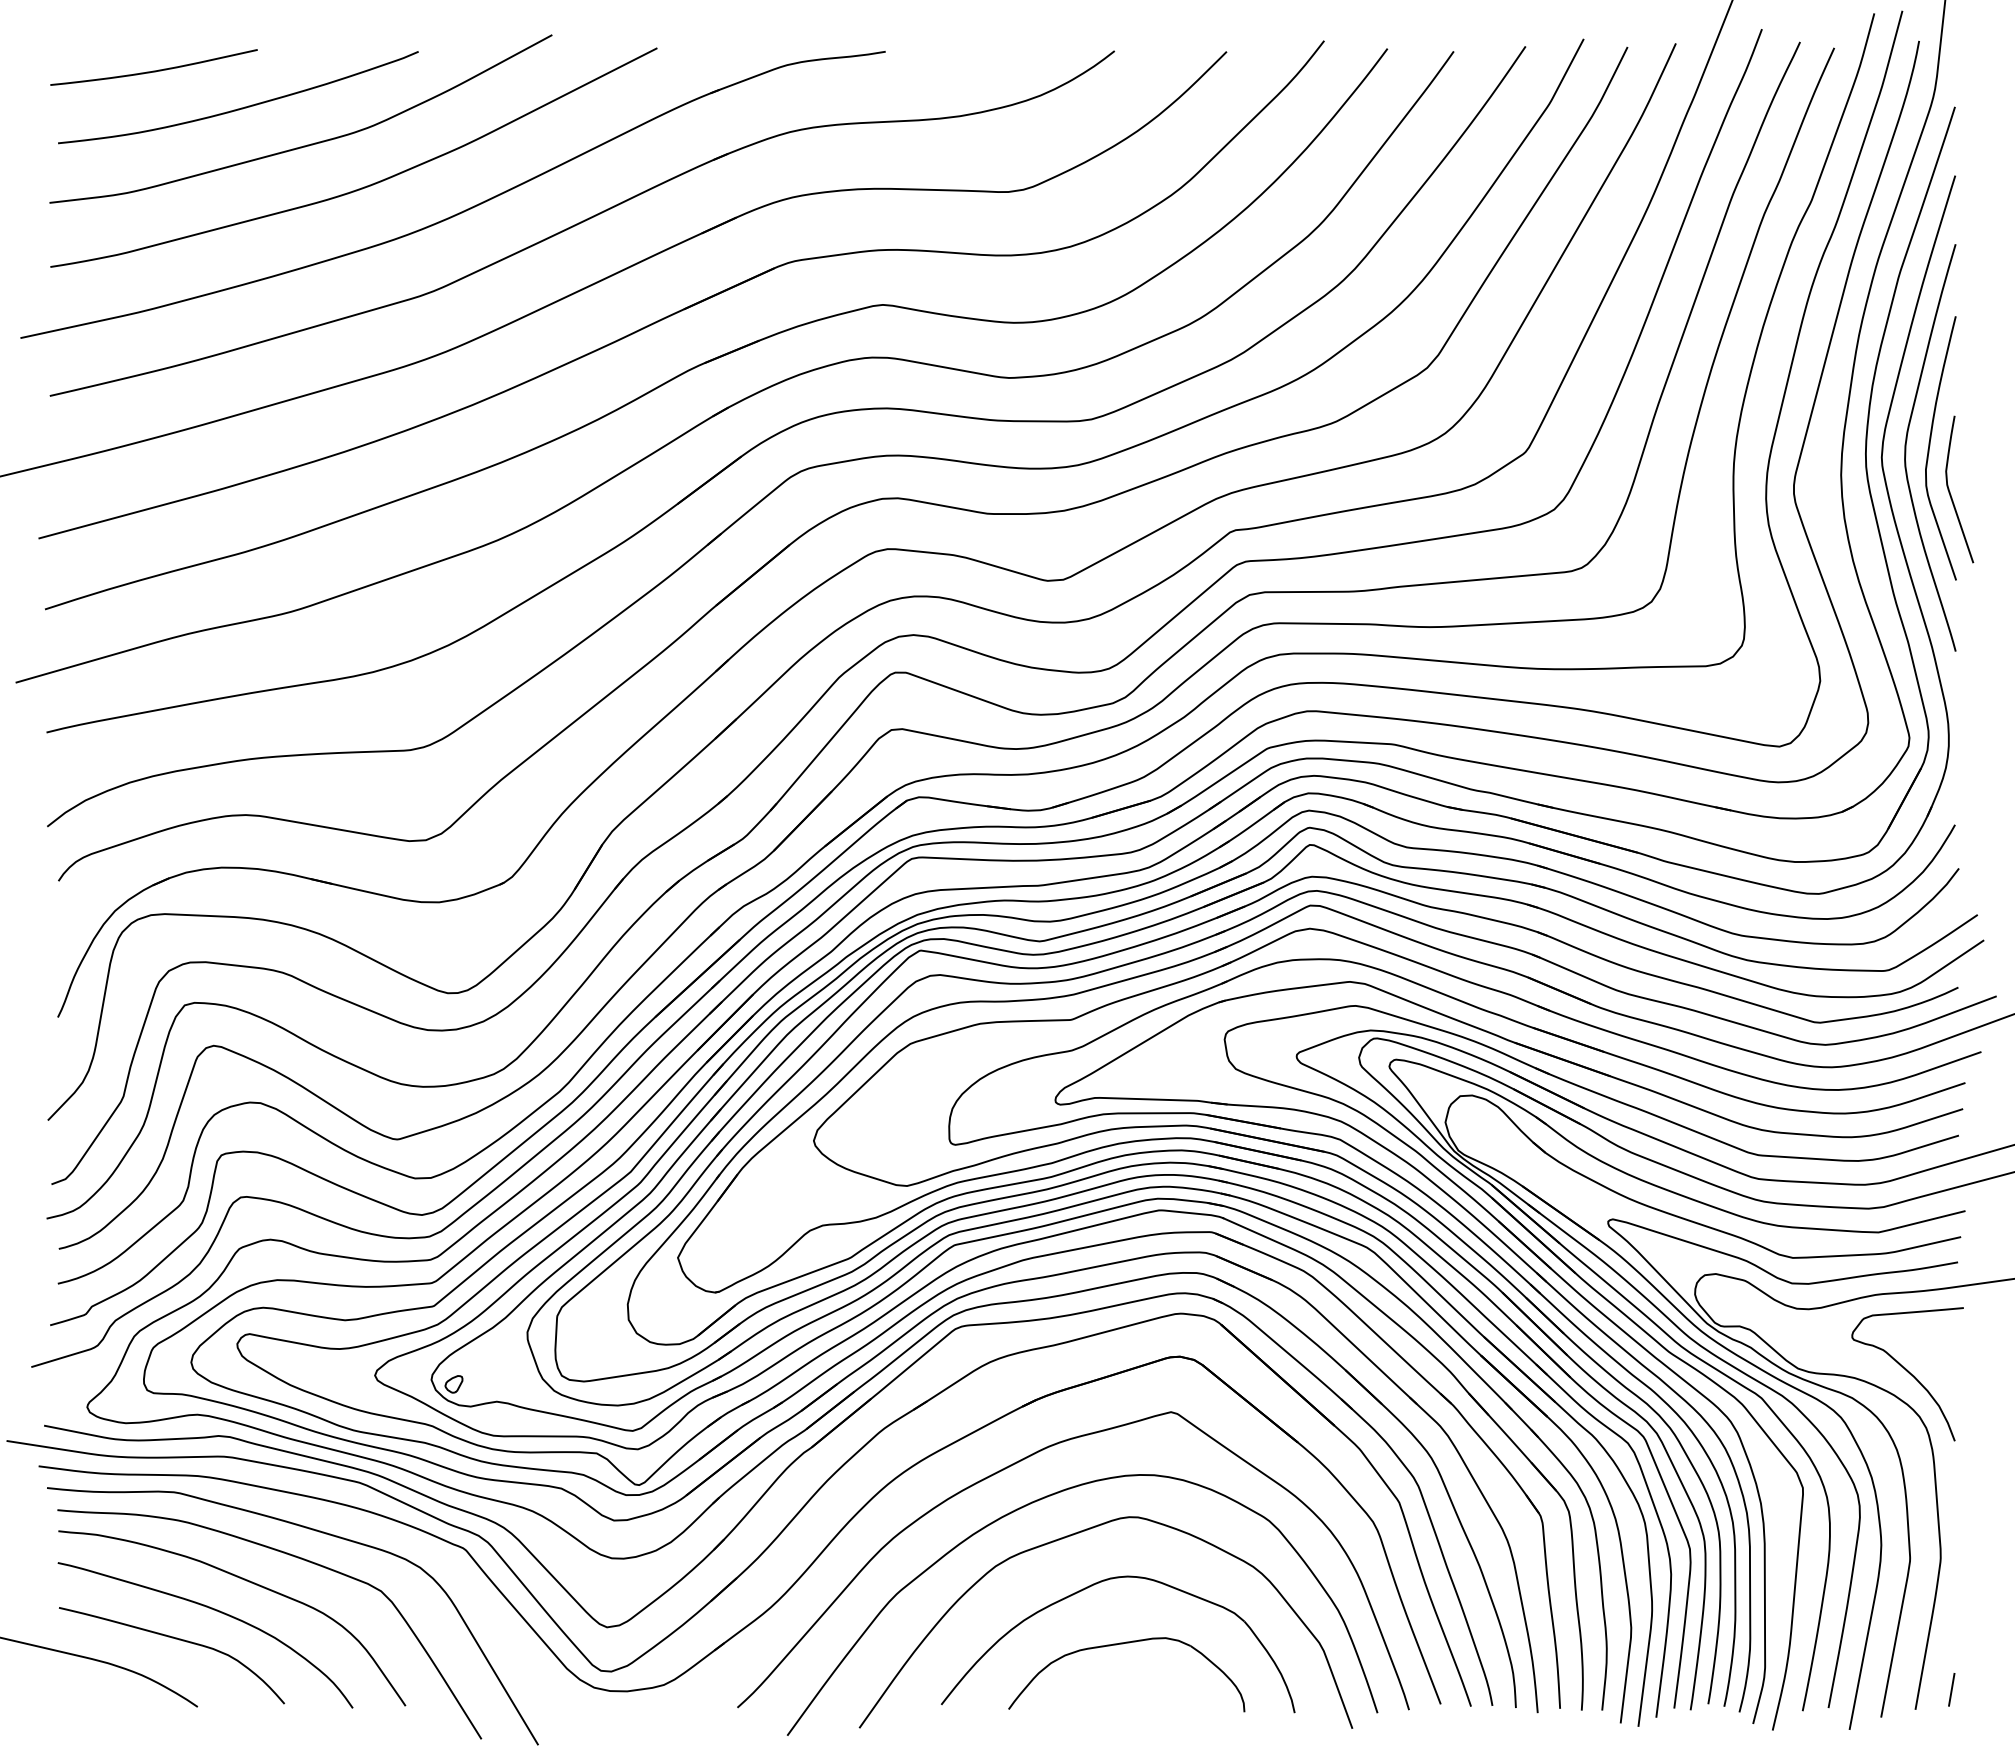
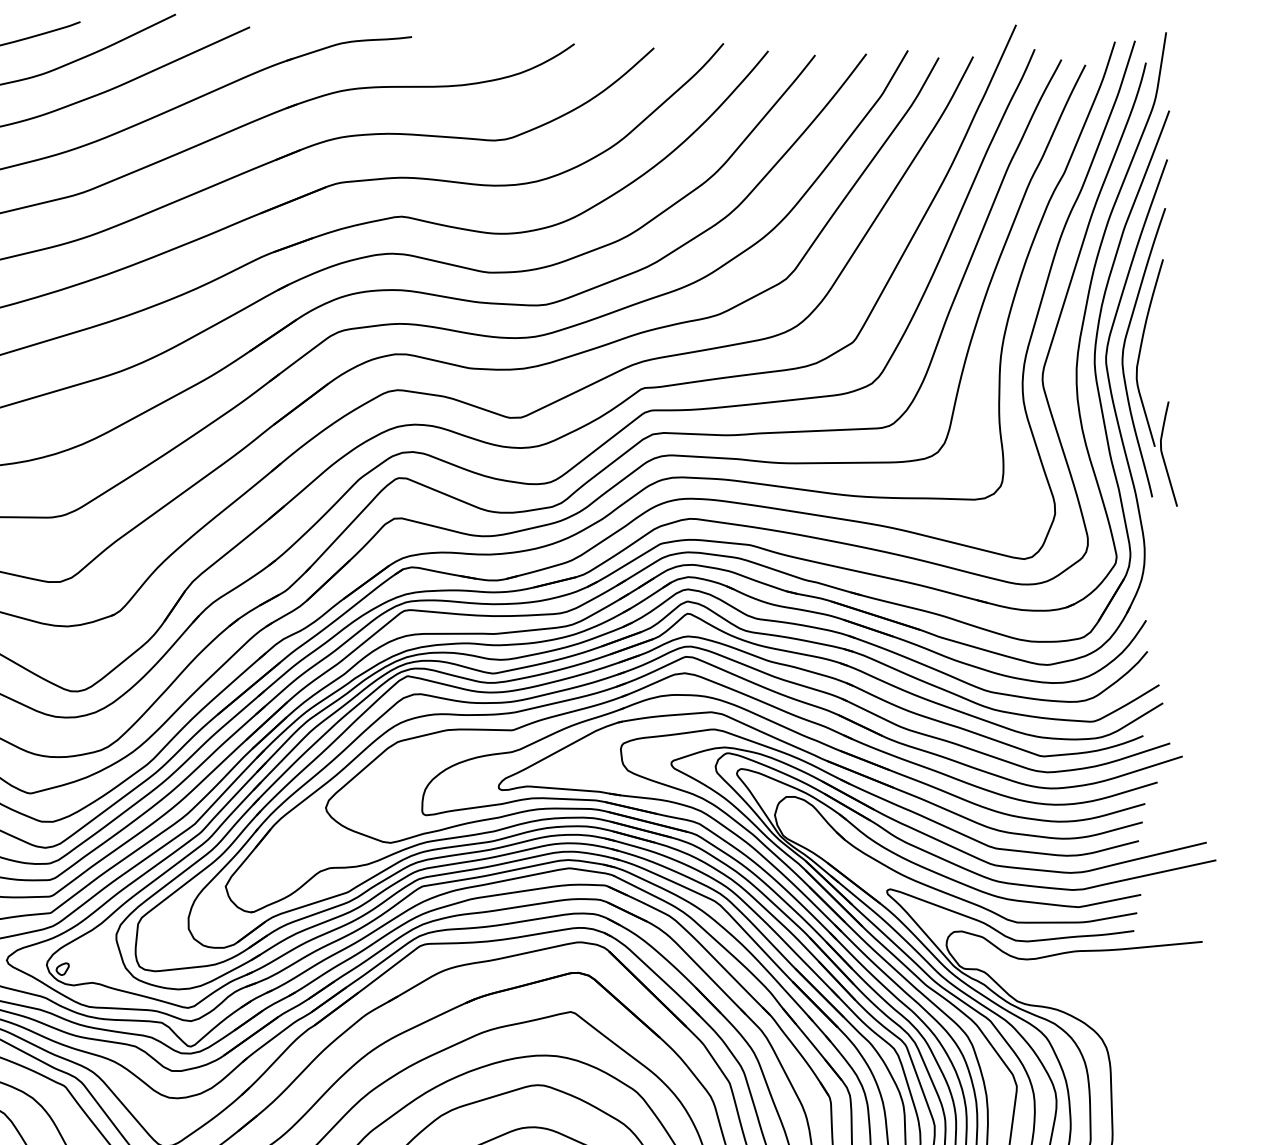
curve: (1950, 491) -> (1163, 455), moved
curve: (1908, 1373) -> (1095, 1008), removed

